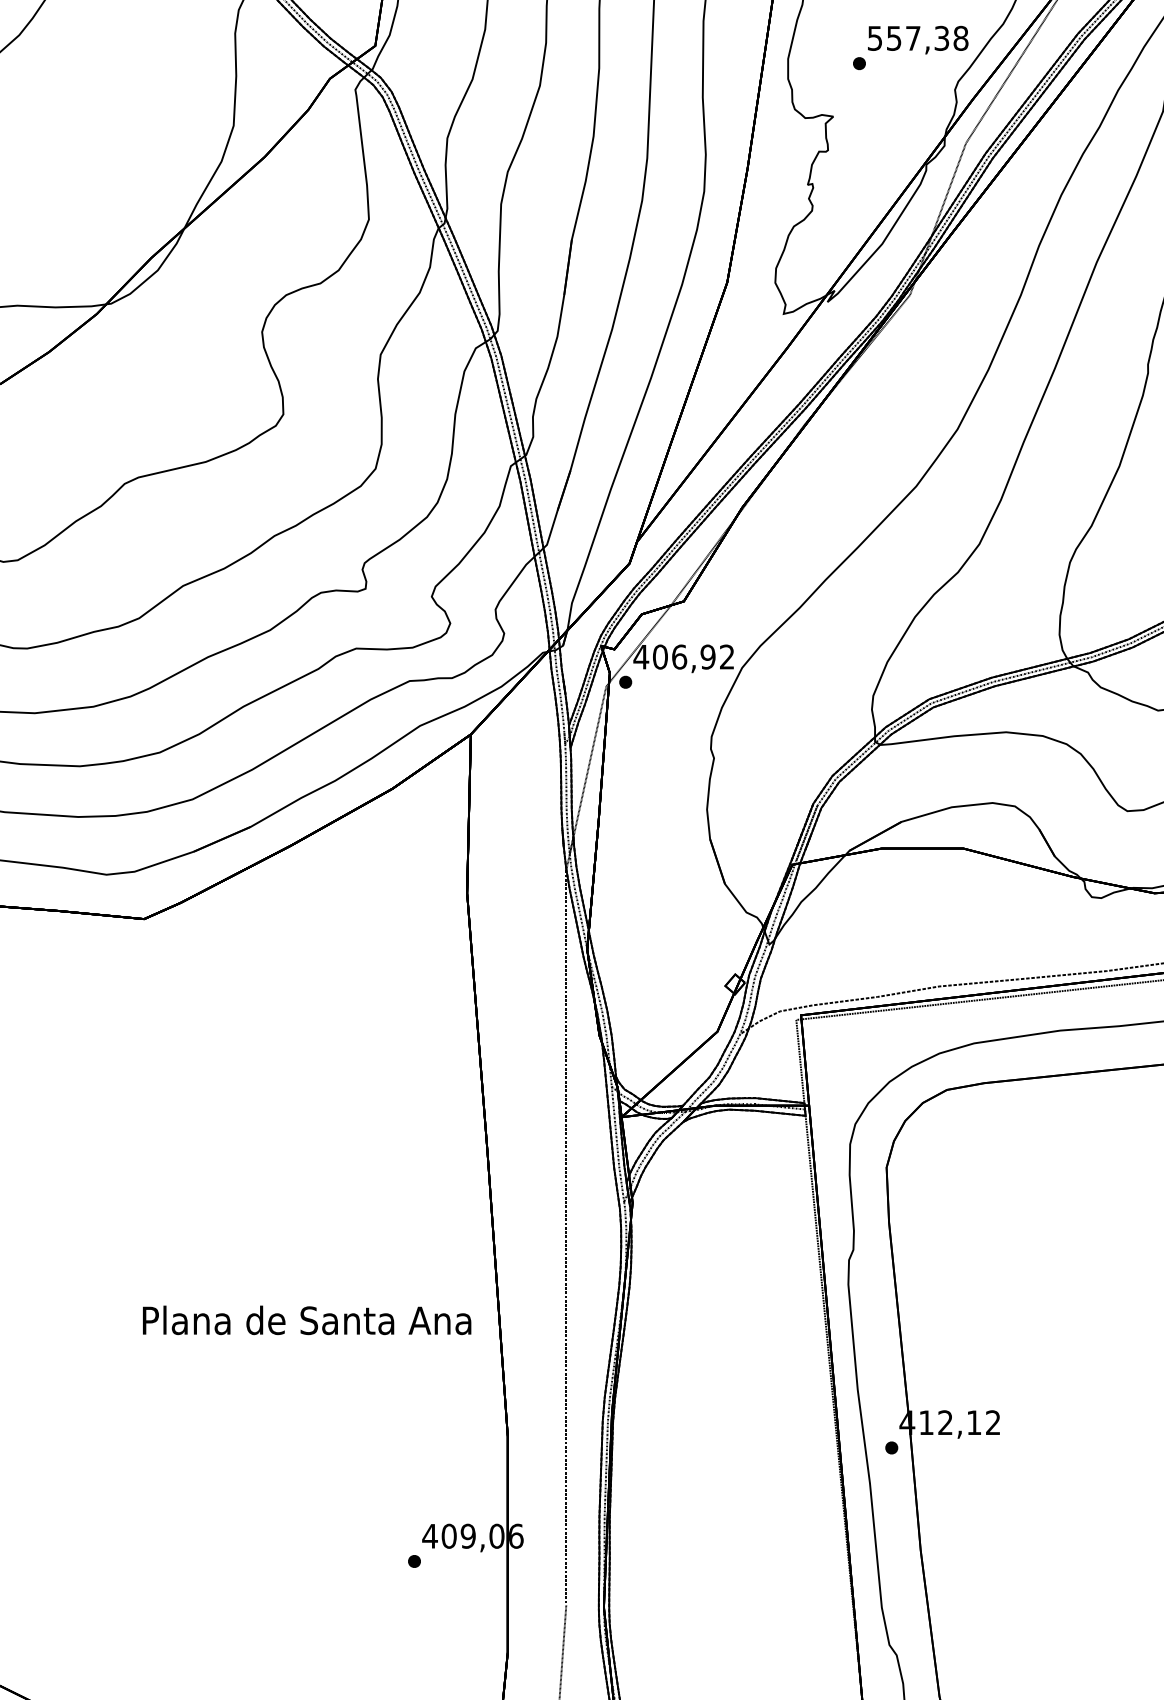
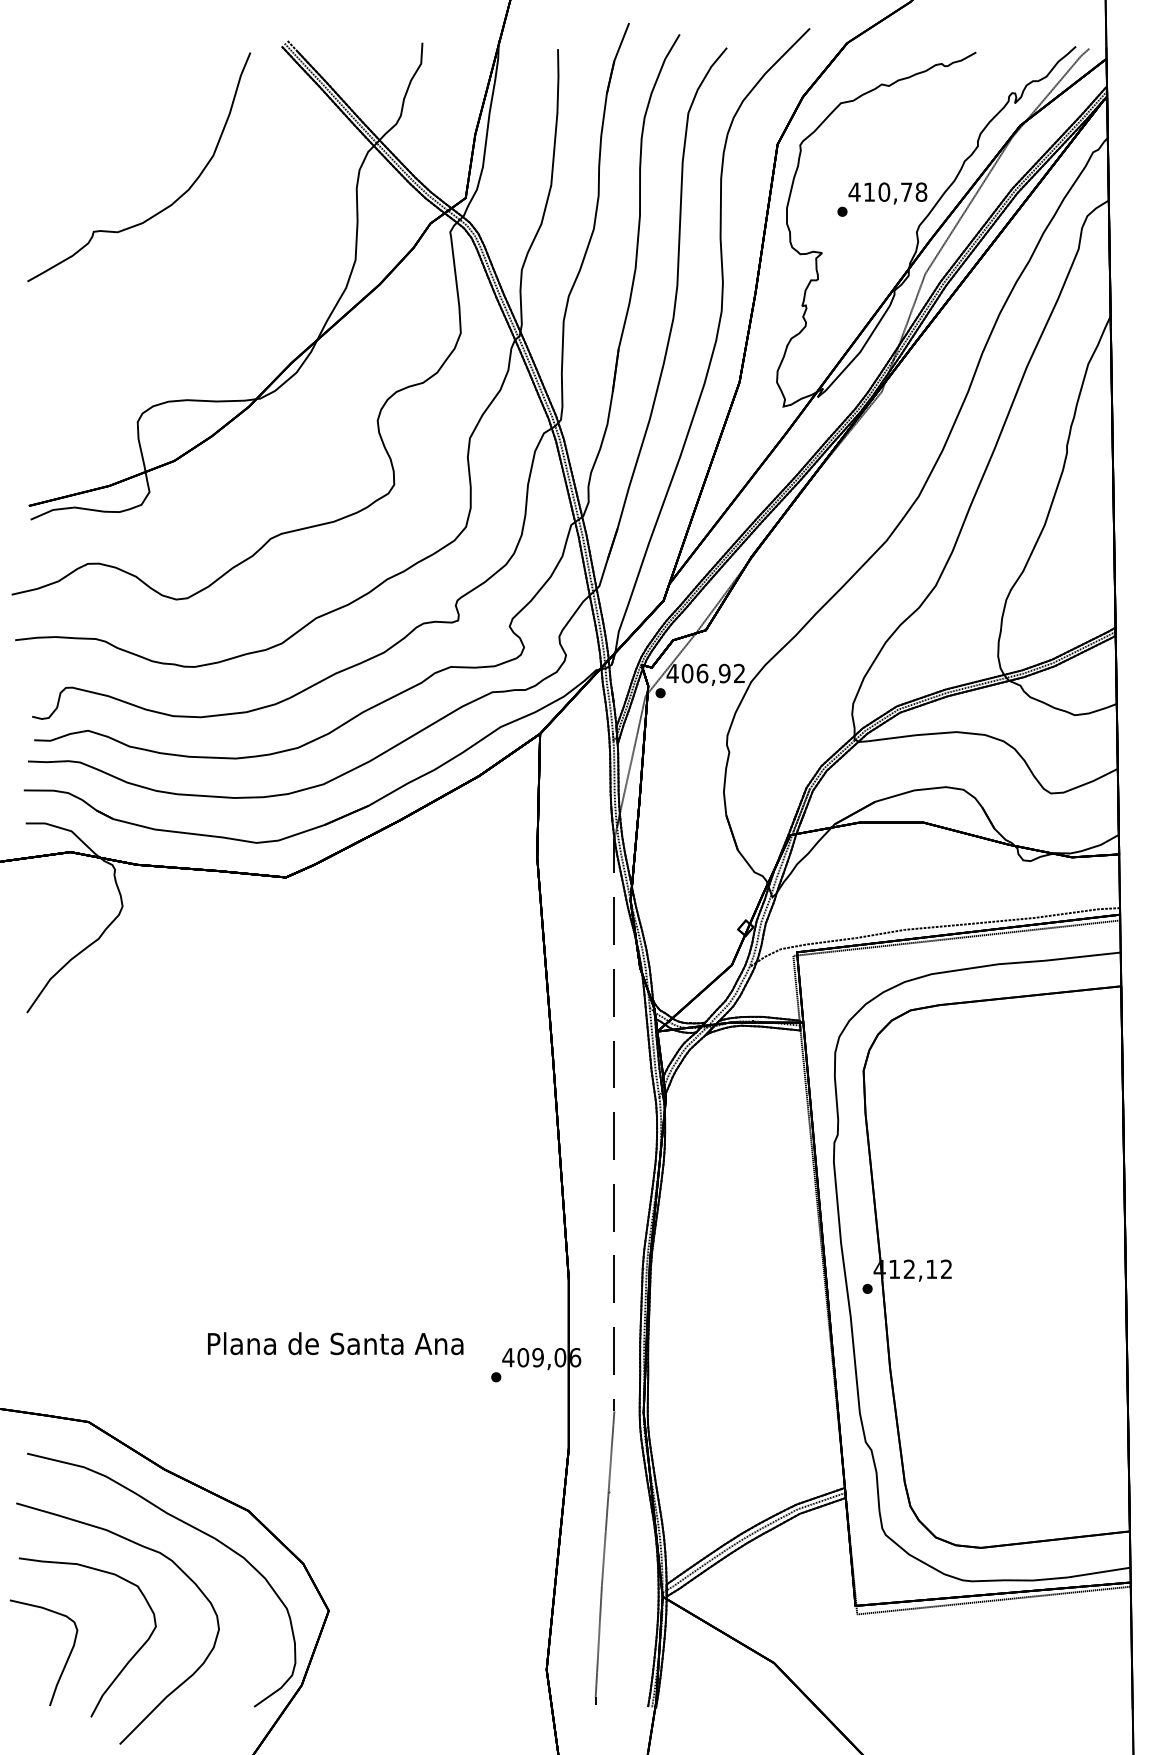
text: (908, 37) -> (880, 191), 557,38 -> 410,78
text: (306, 1320) -> (335, 1343), moved

